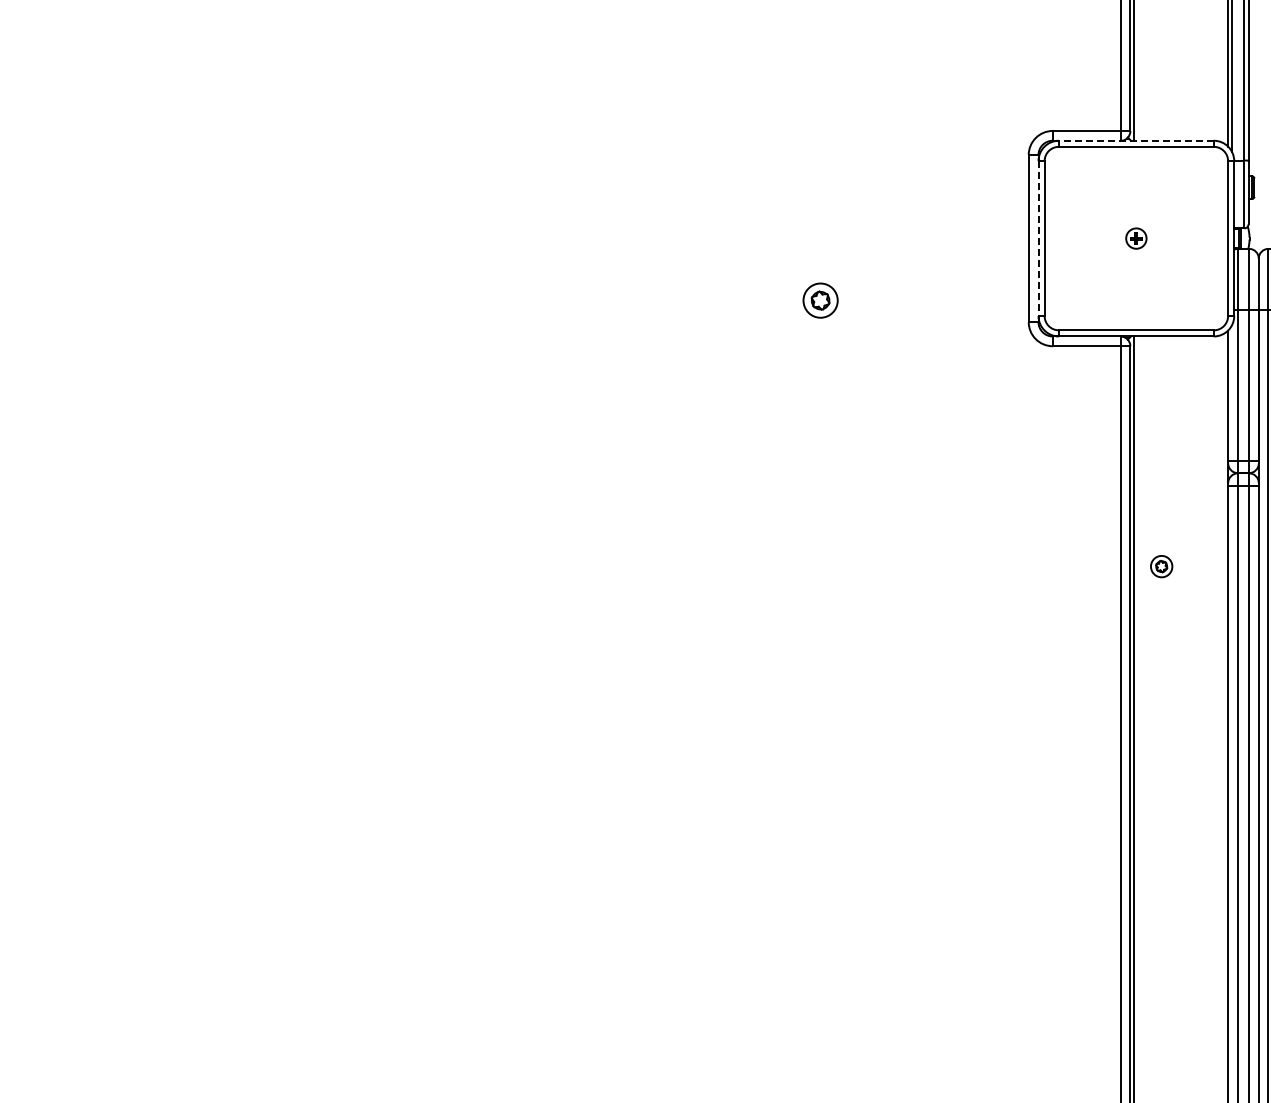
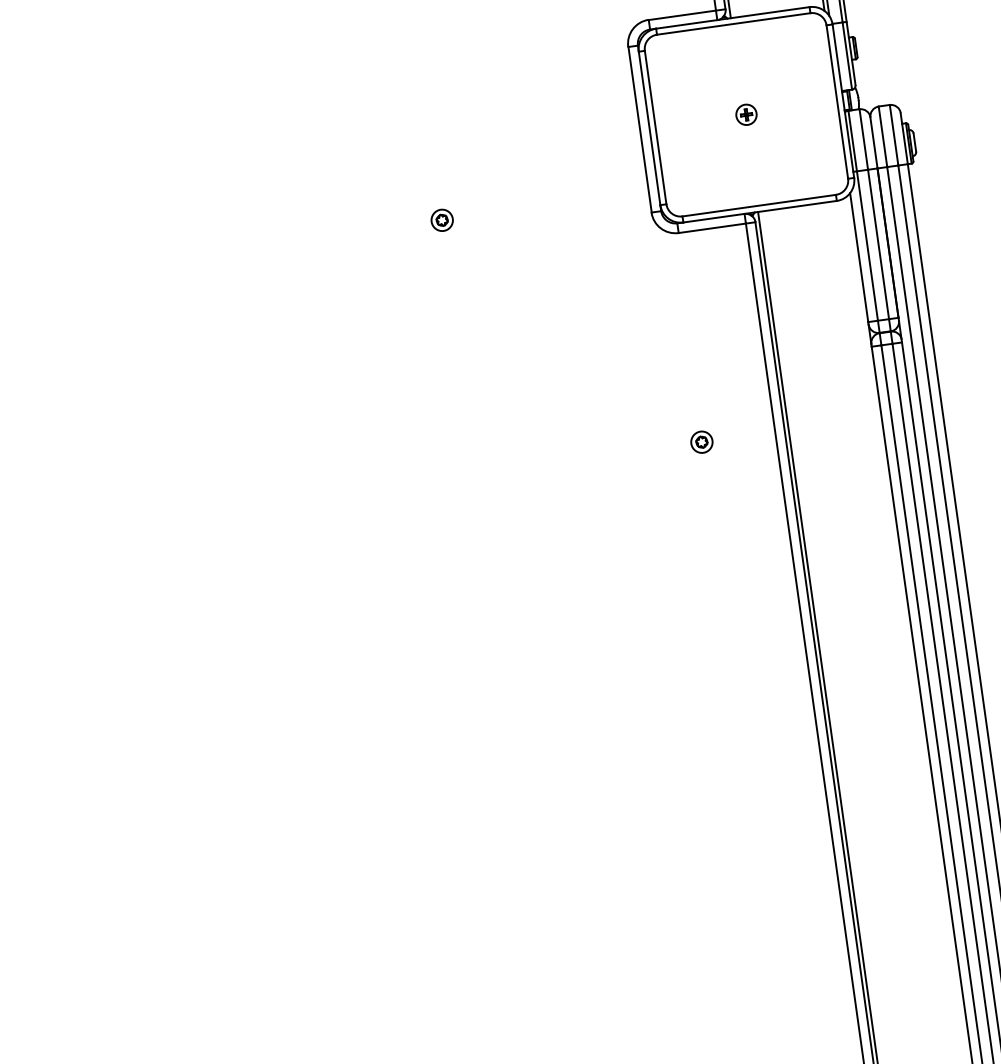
line: (1135, 140) -> (731, 17), dashed -> solid
line: (1038, 239) -> (649, 129), dashed -> solid
part: (819, 300) -> (441, 220), size x0.62
part: (1161, 566) -> (701, 442), moved

